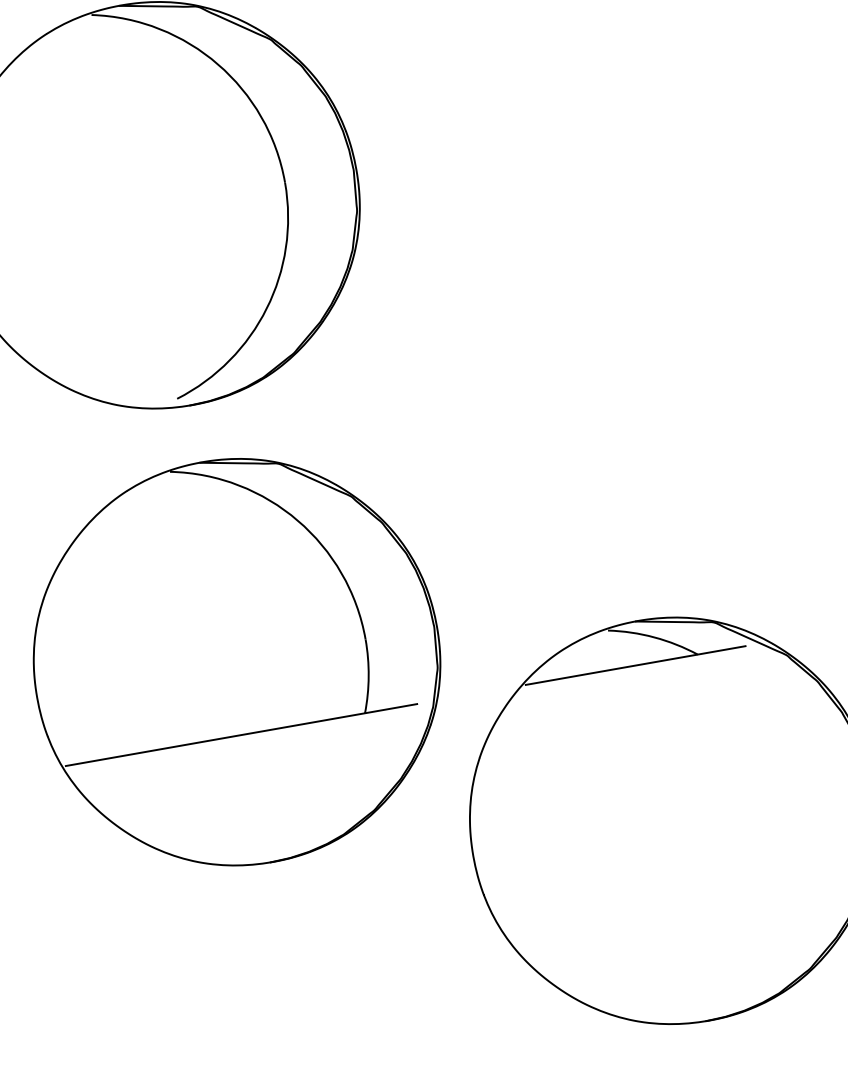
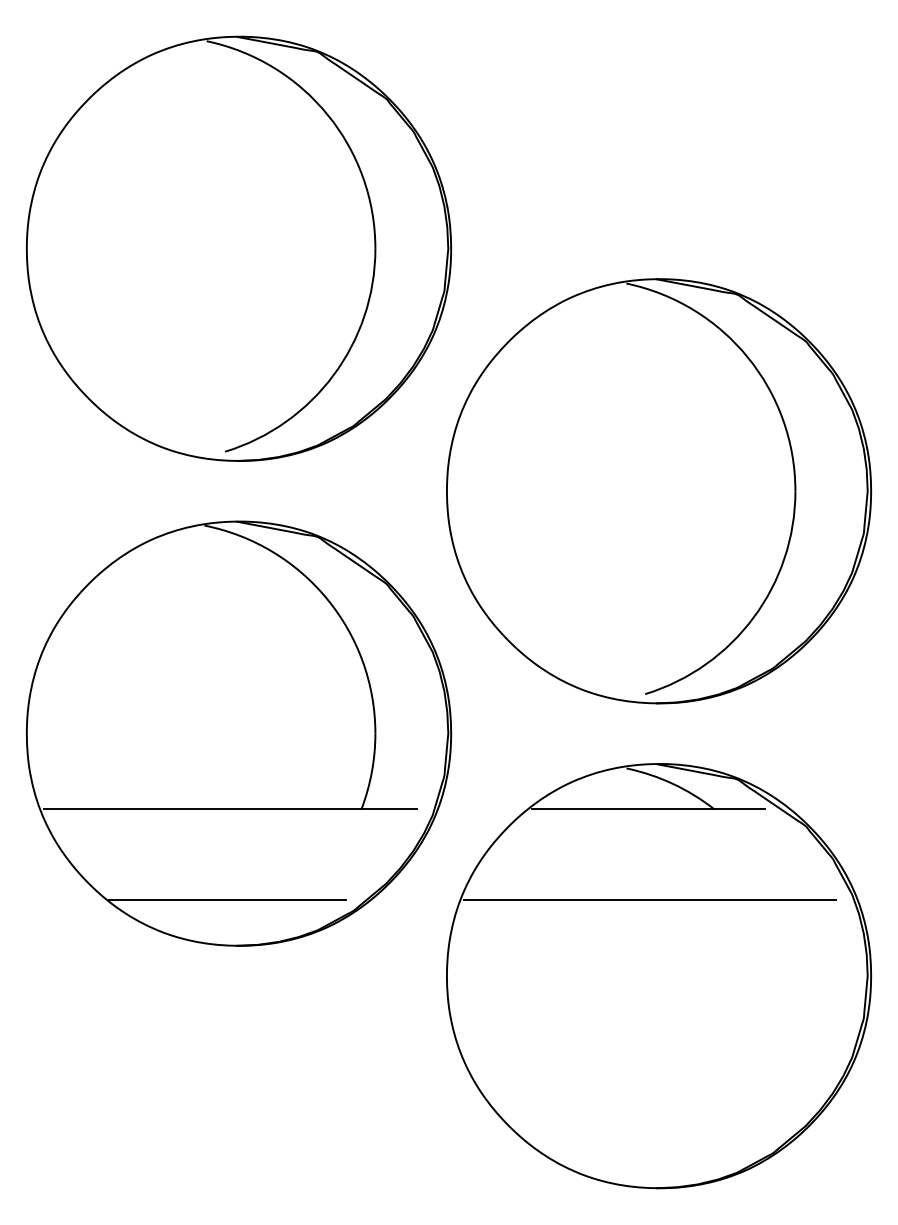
part: (593, 364) -> (659, 491), added
line: (651, 751) -> (649, 900), added
line: (253, 821) -> (226, 900), added

